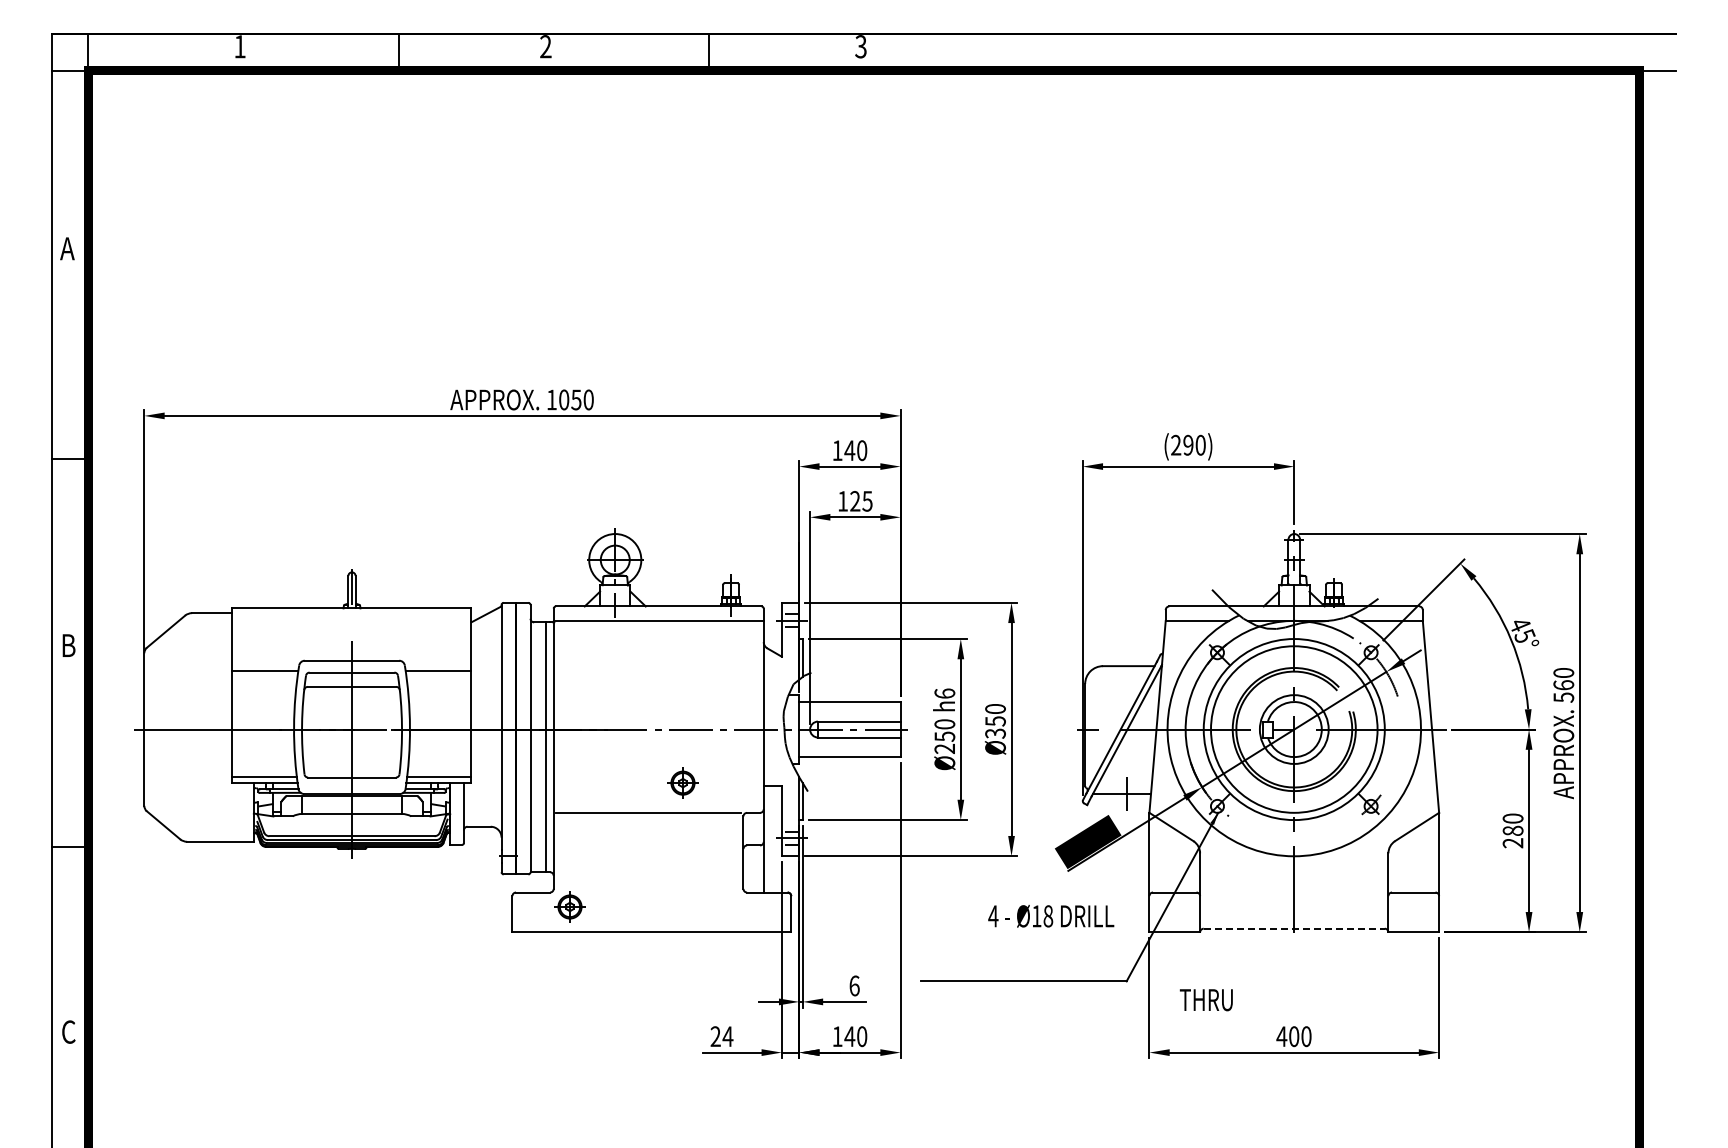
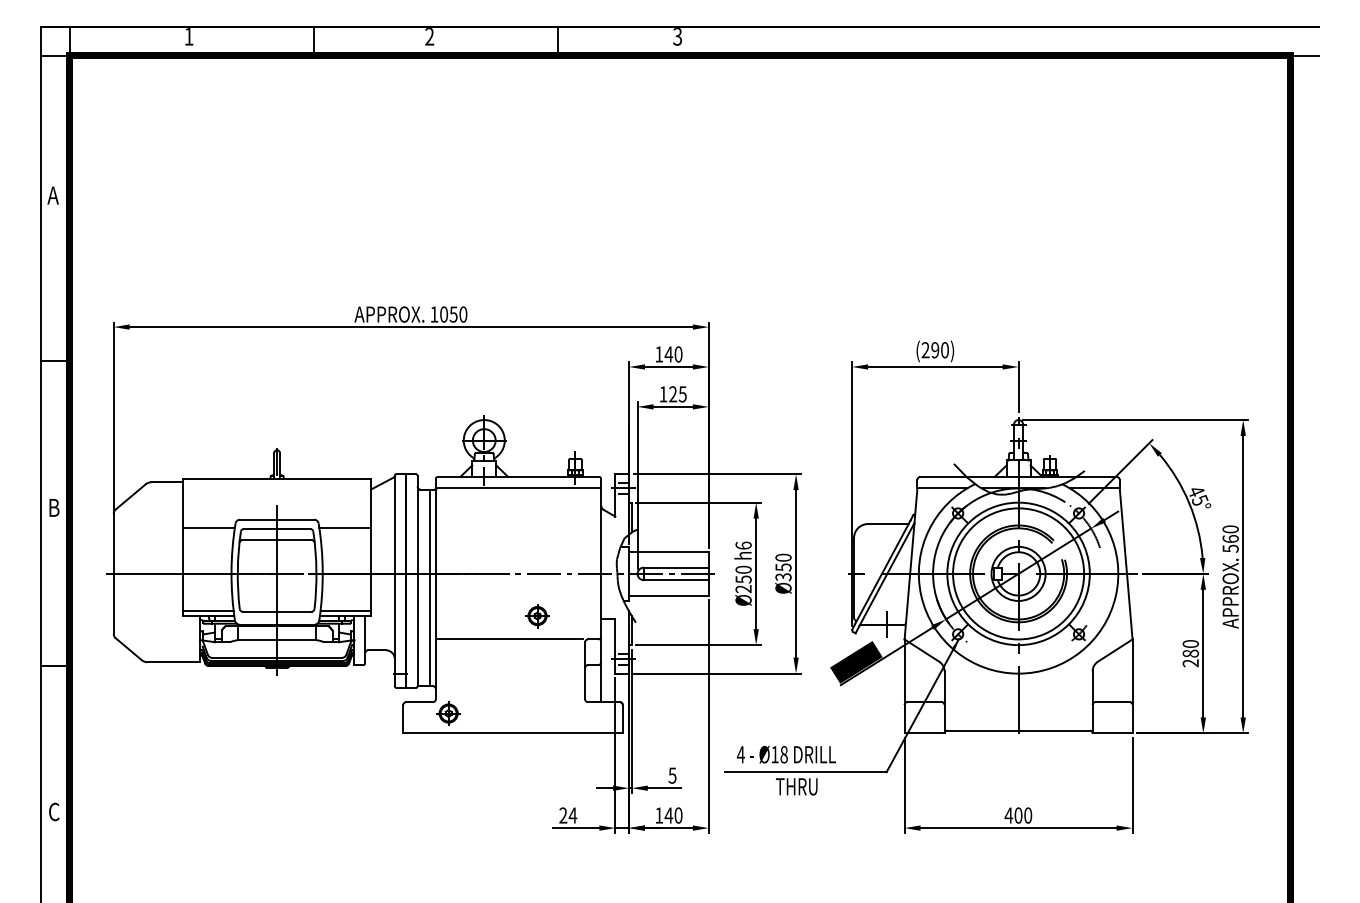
text: (1051, 915) -> (786, 754), moved
line: (1294, 928) -> (1018, 730), dashed -> solid
text: (854, 985) -> (672, 775), 6 -> 5
text: (1205, 1000) -> (796, 787), moved

